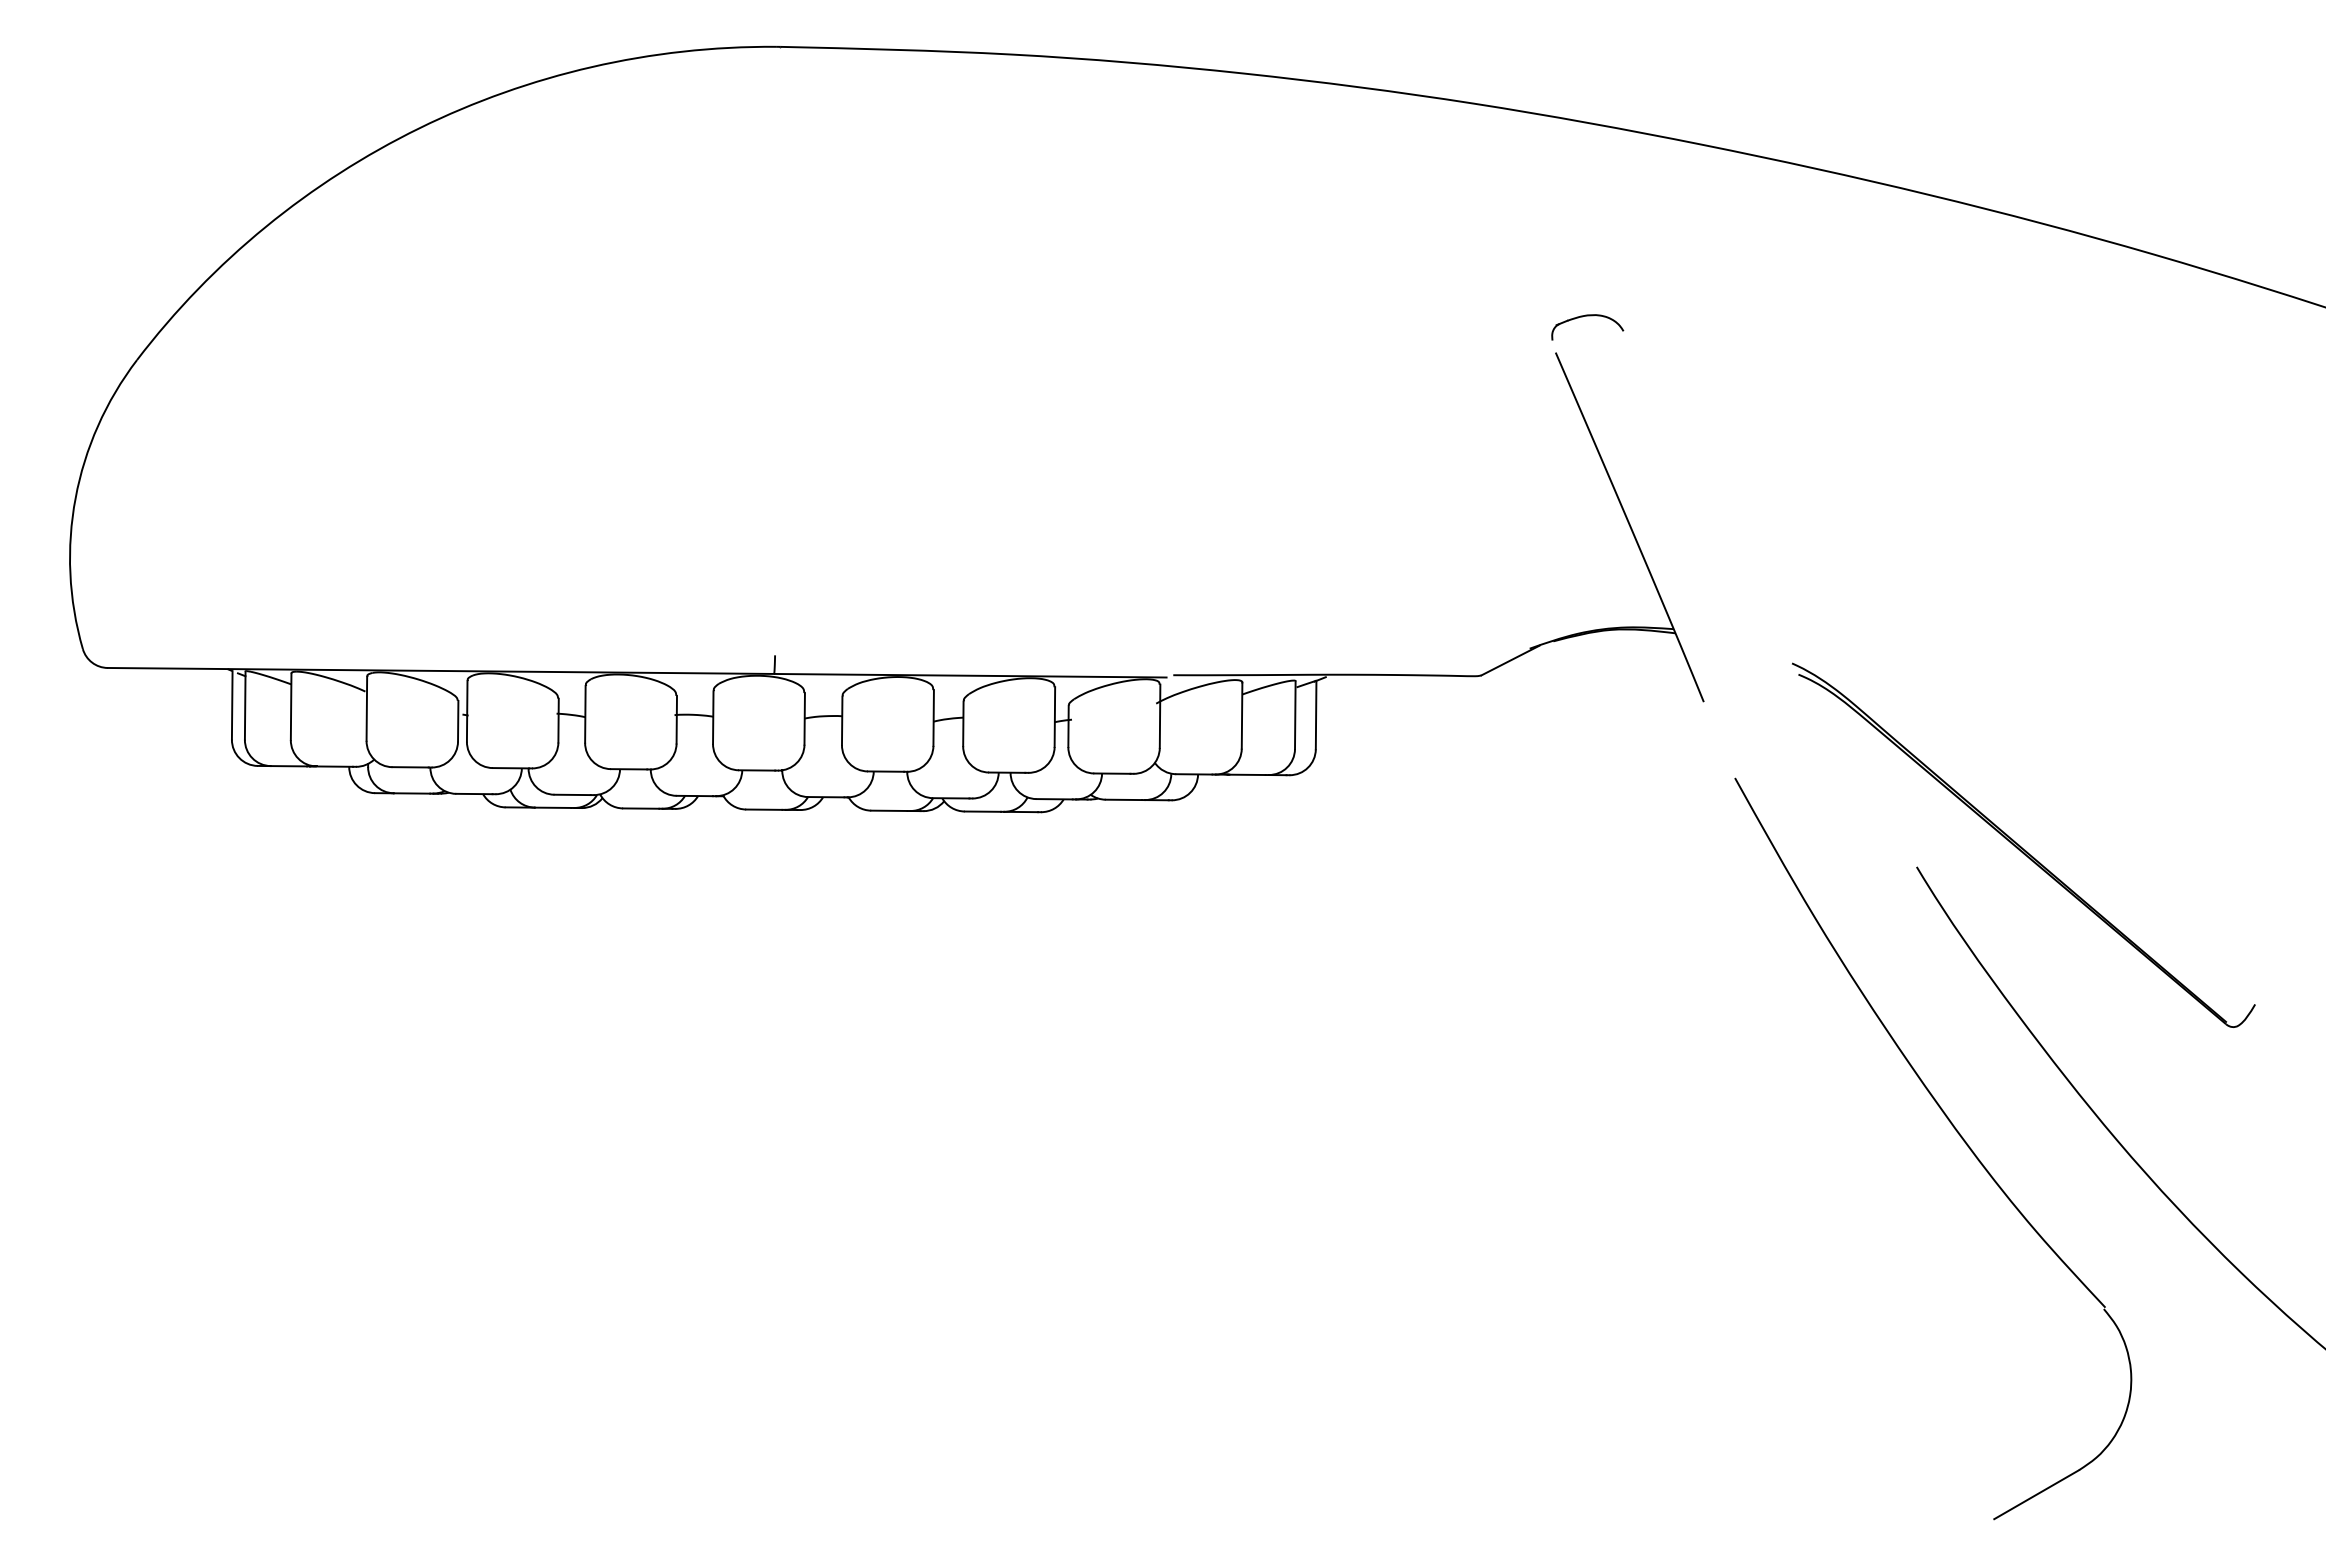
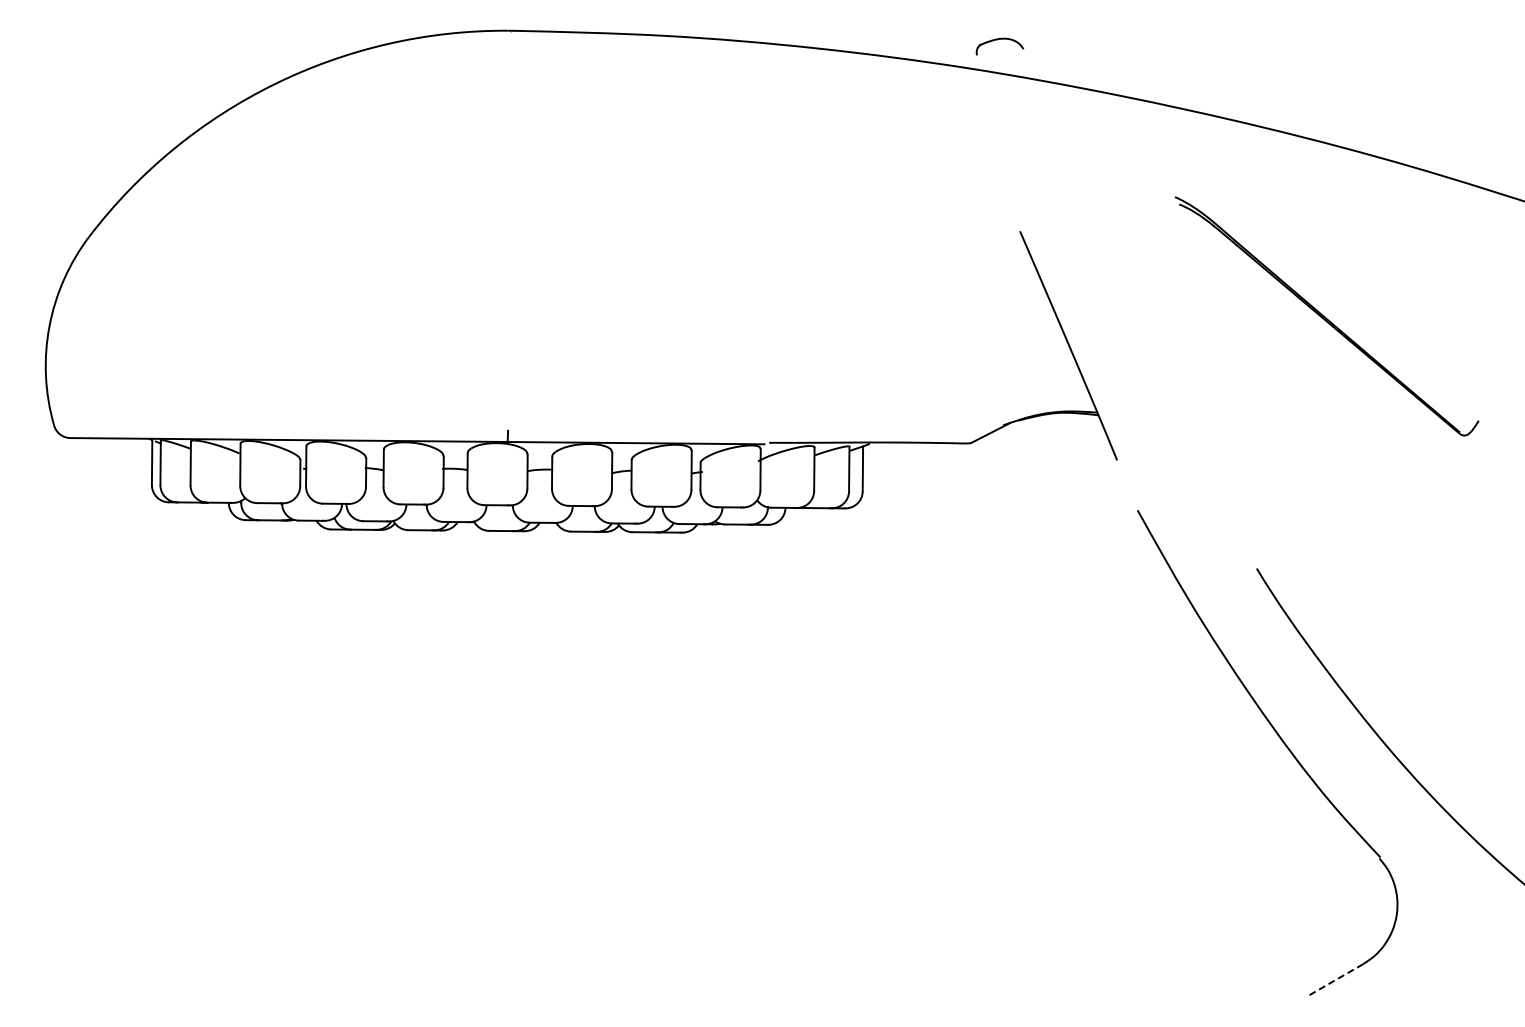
part: (1583, 317) -> (997, 40), moved
part: (2023, 845) -> (1326, 316), moved
line: (2036, 1495) -> (1335, 980), solid -> dashed

